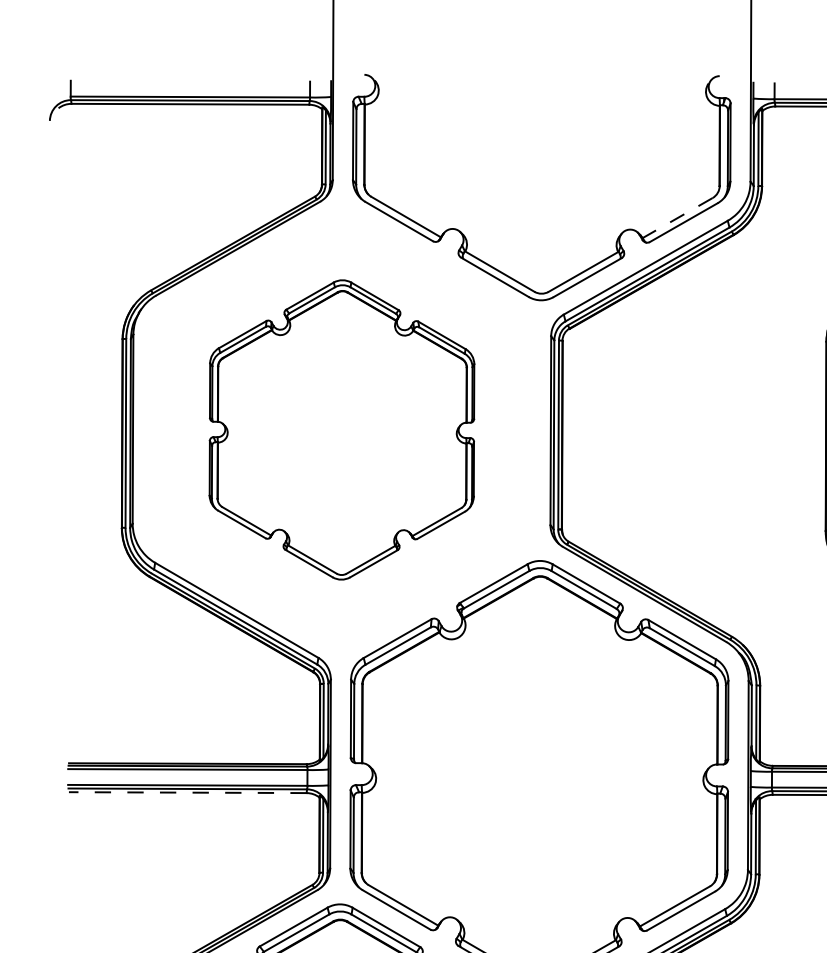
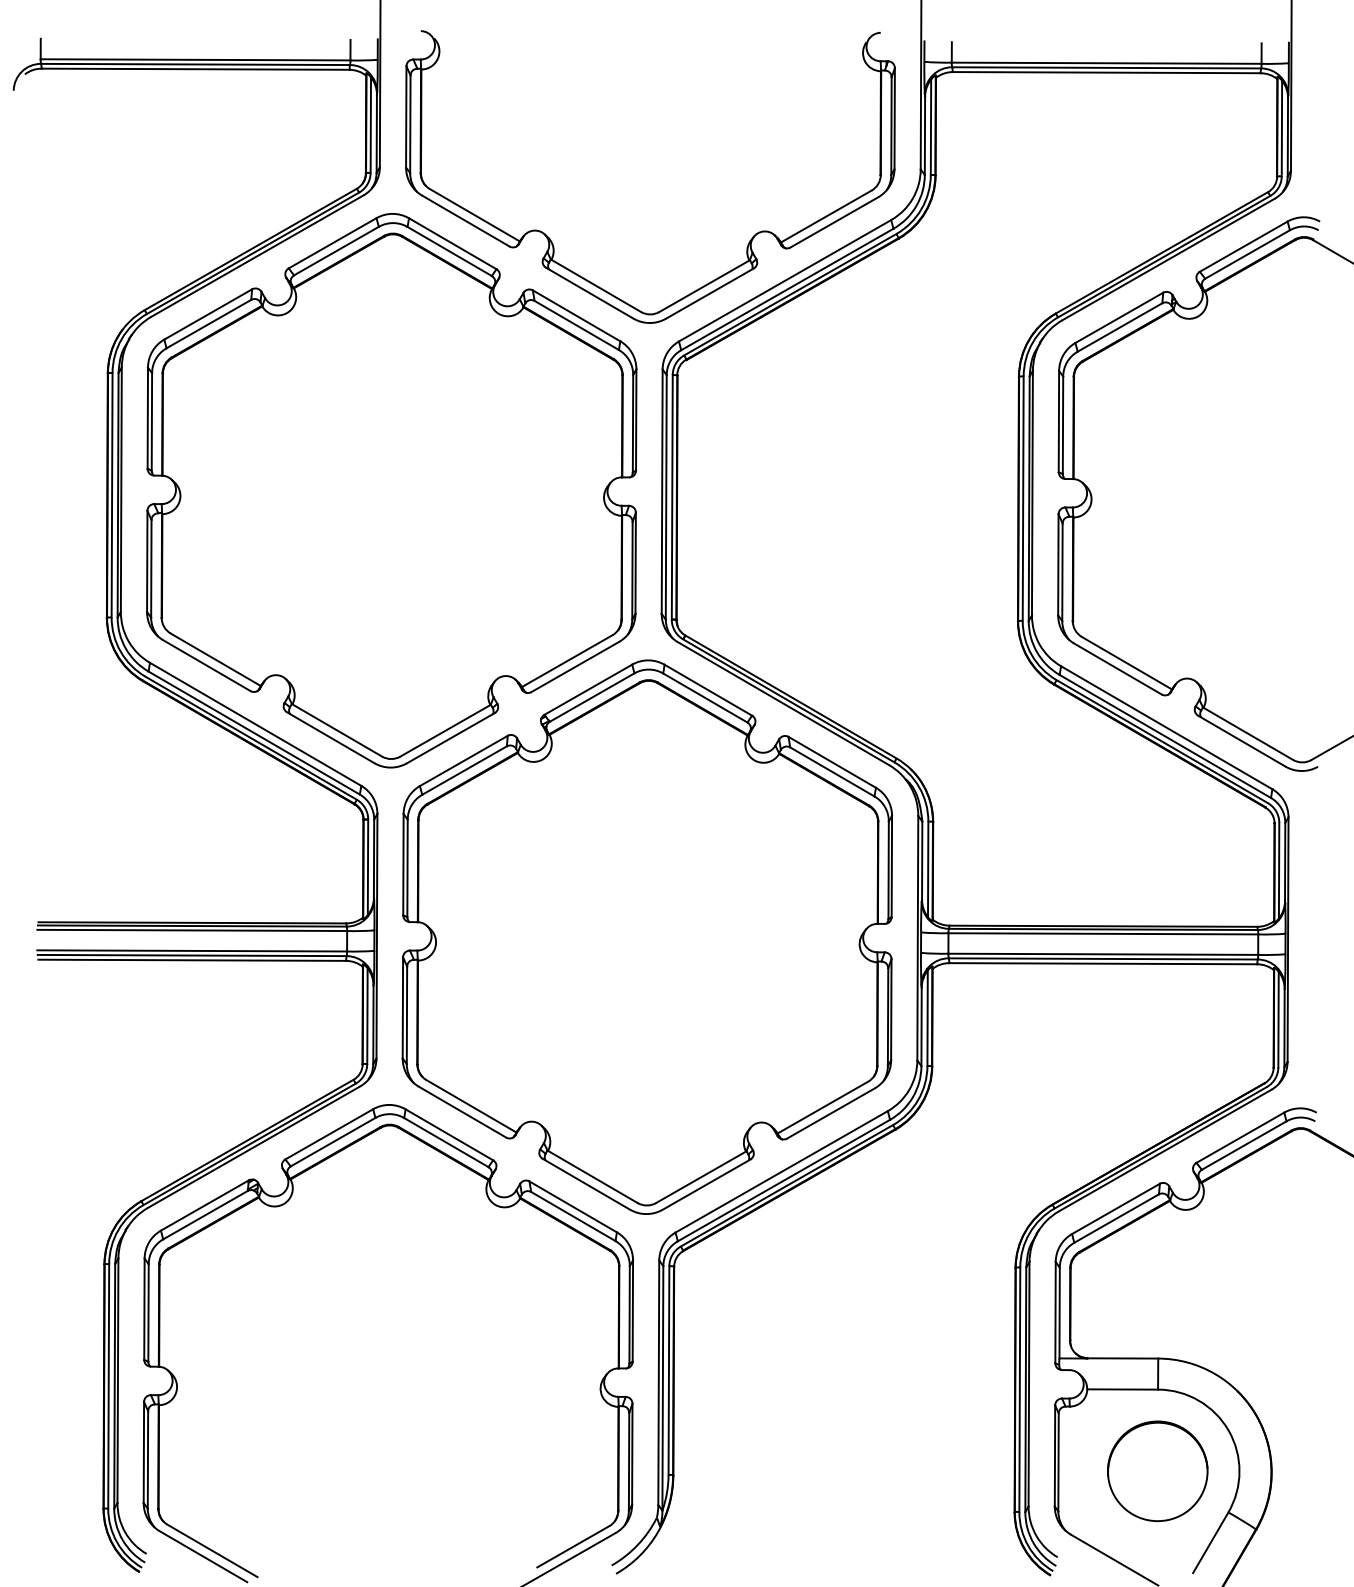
line: (677, 218) -> (825, 216), dashed -> solid
part: (341, 429) -> (391, 490), size x1.43
line: (188, 792) -> (192, 960), dashed -> solid

